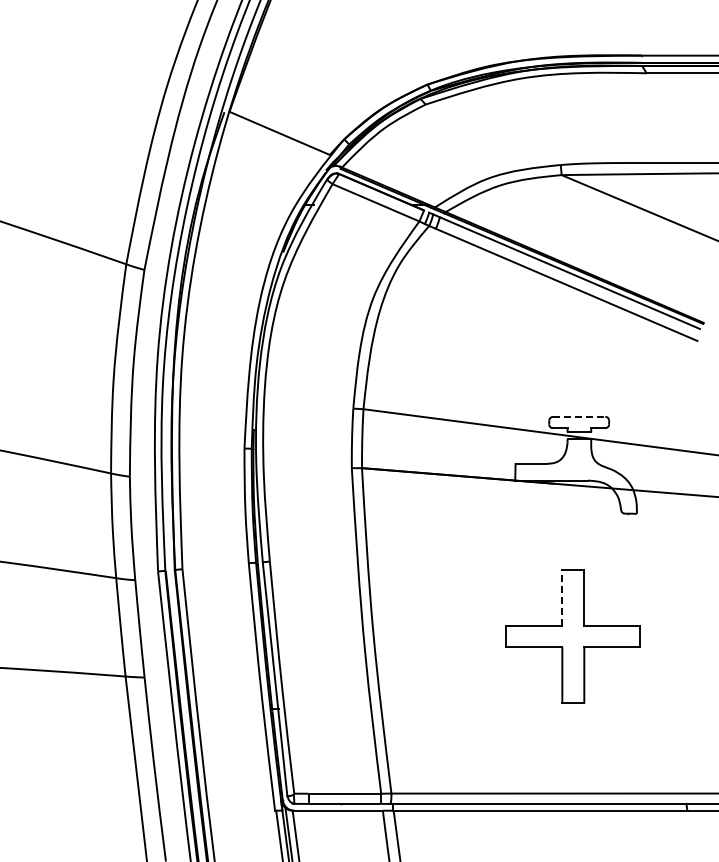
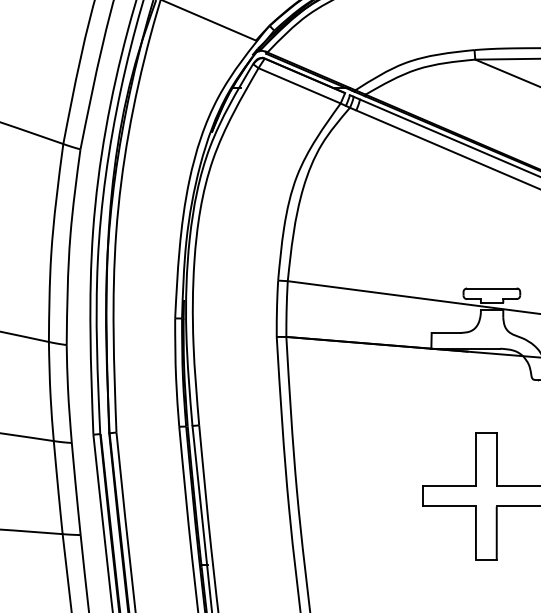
line: (579, 416) -> (492, 288), dashed -> solid
line: (562, 597) -> (476, 459), dashed -> solid

